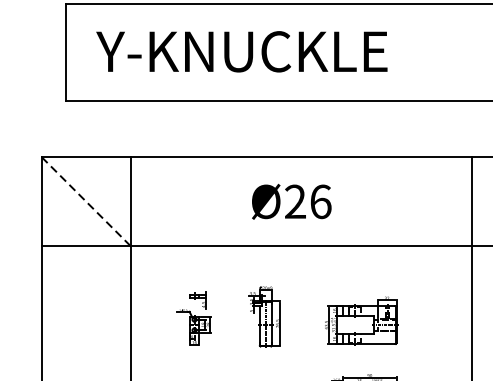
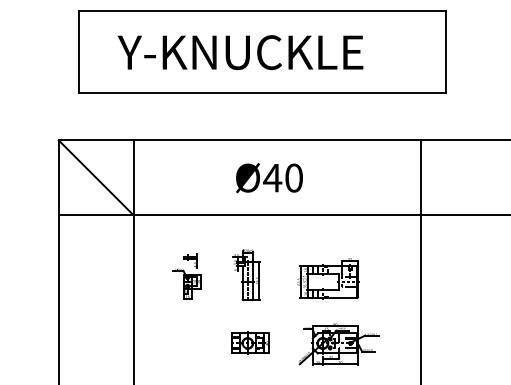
text: (241, 51) -> (240, 52), moved
line: (85, 201) -> (95, 177), dashed -> solid
text: (308, 201) -> (283, 177), Ø26 -> Ø40

